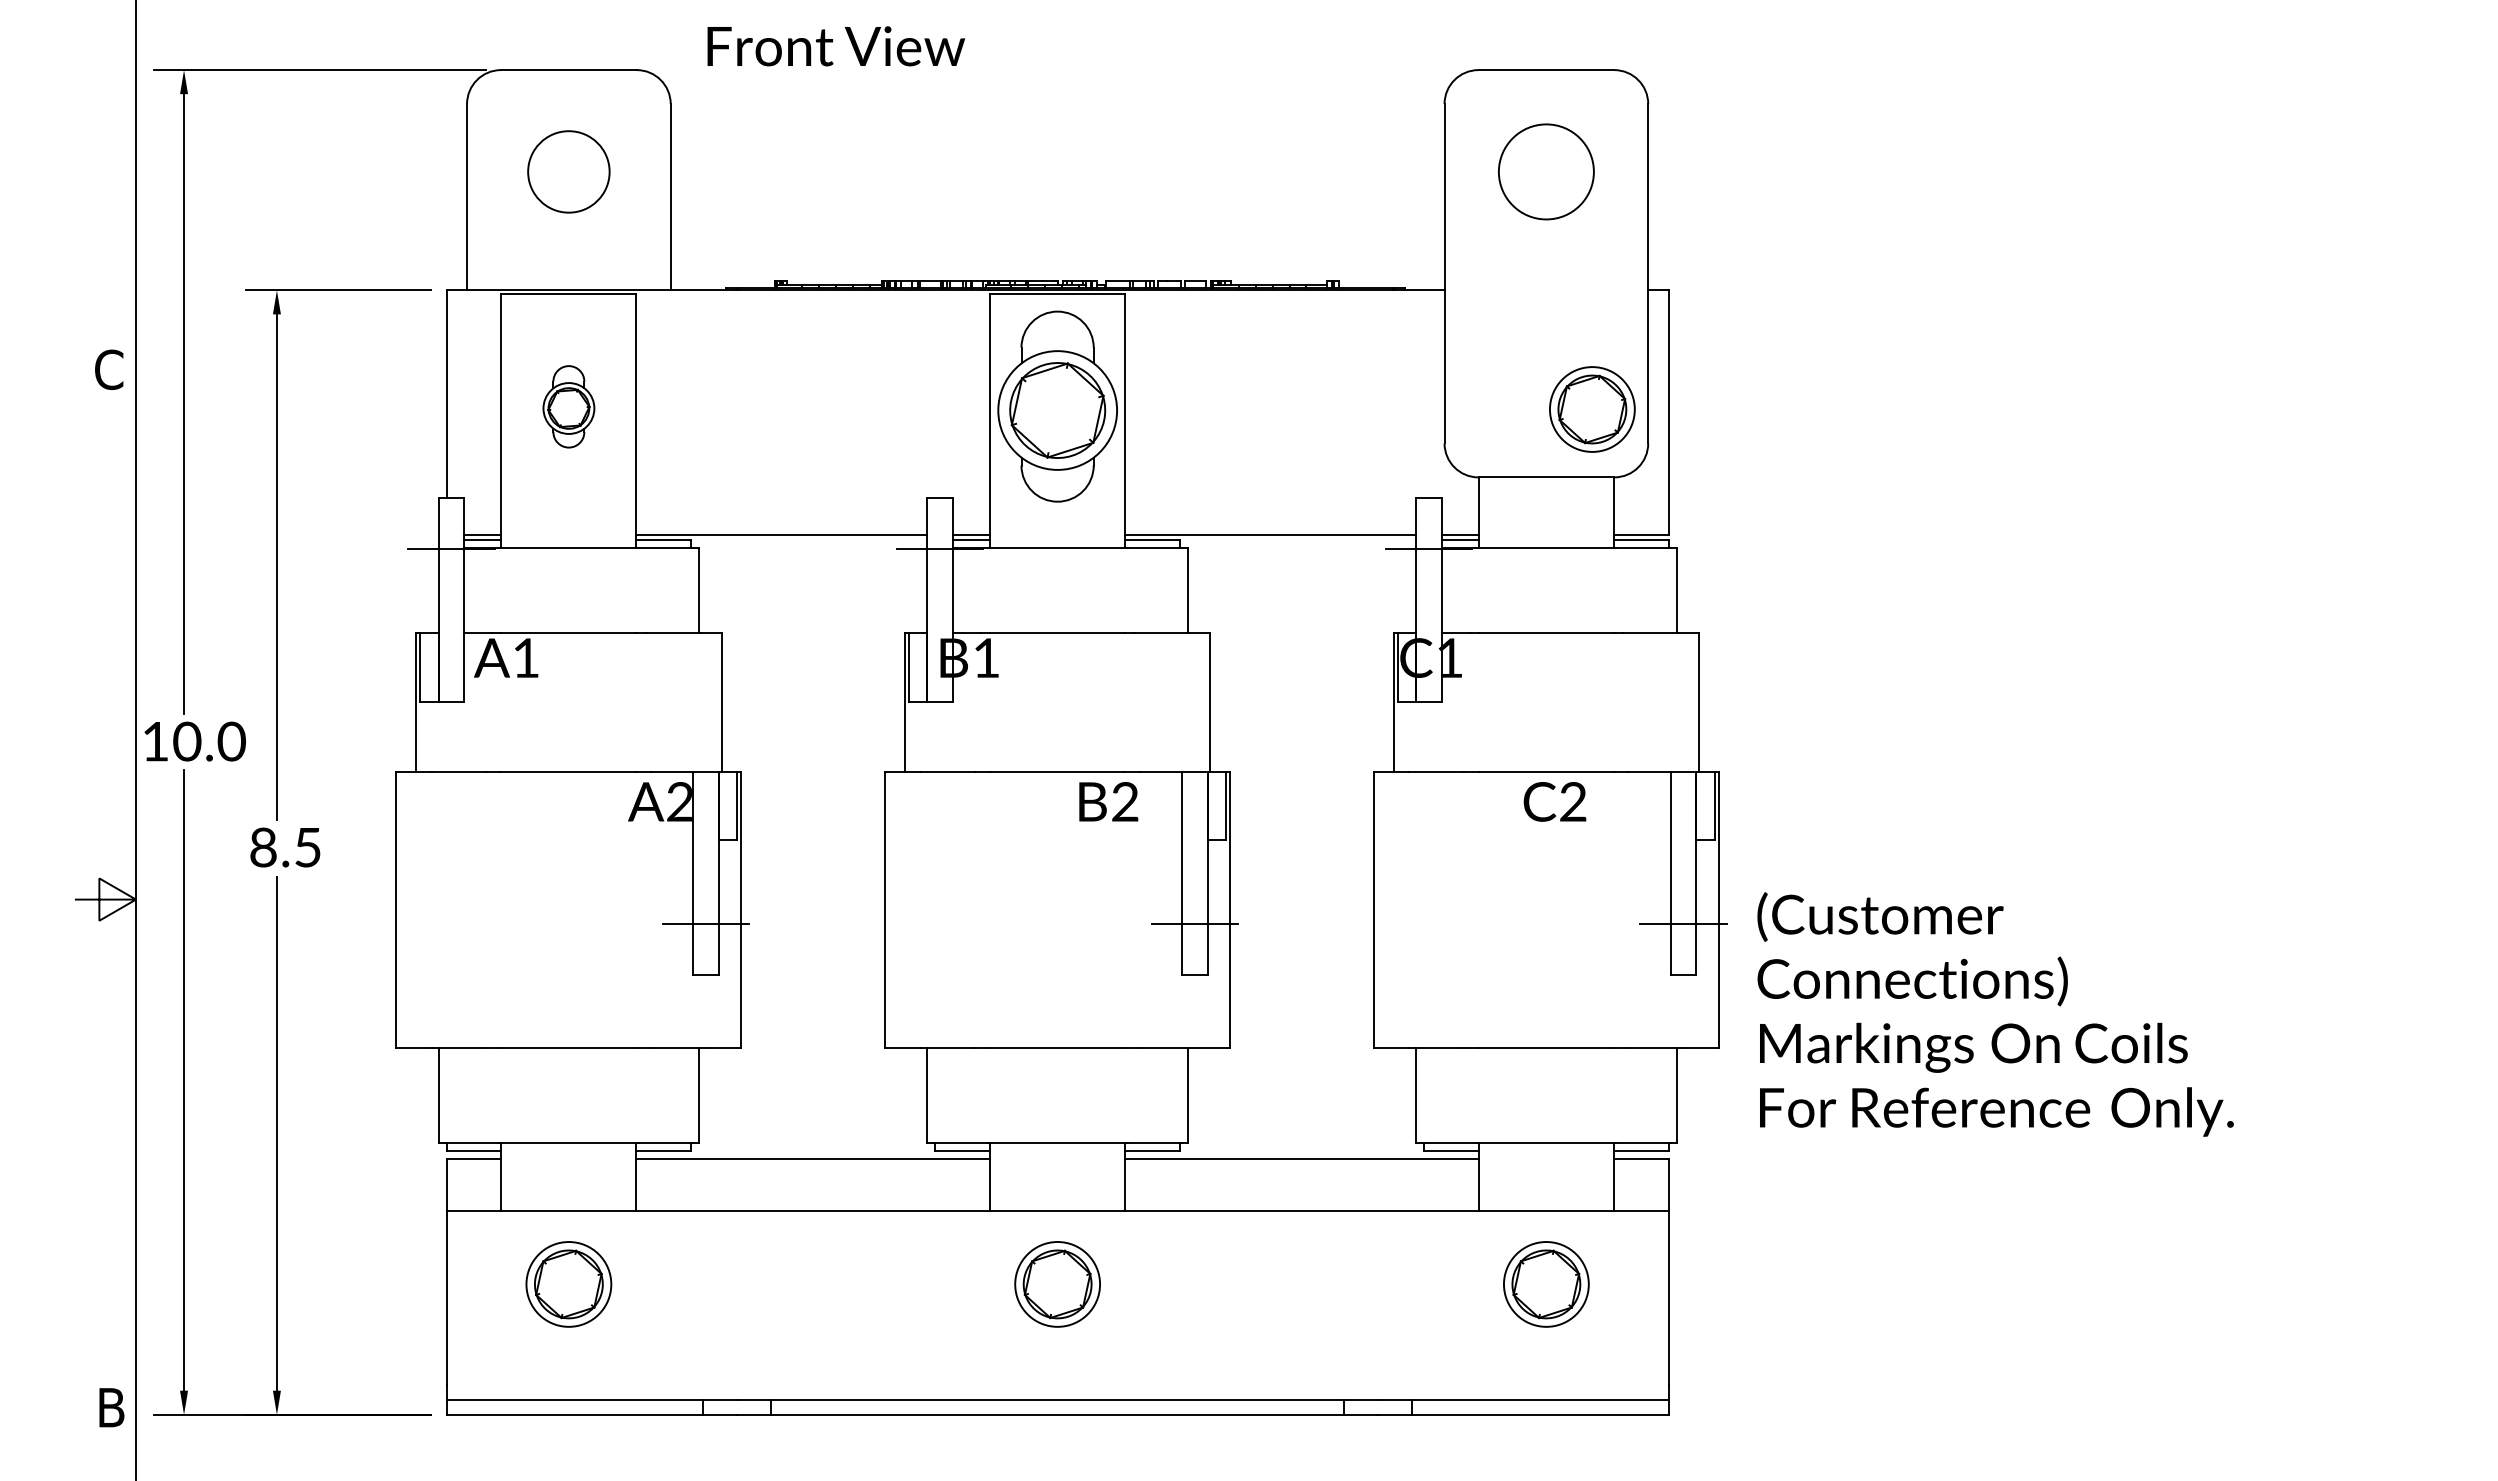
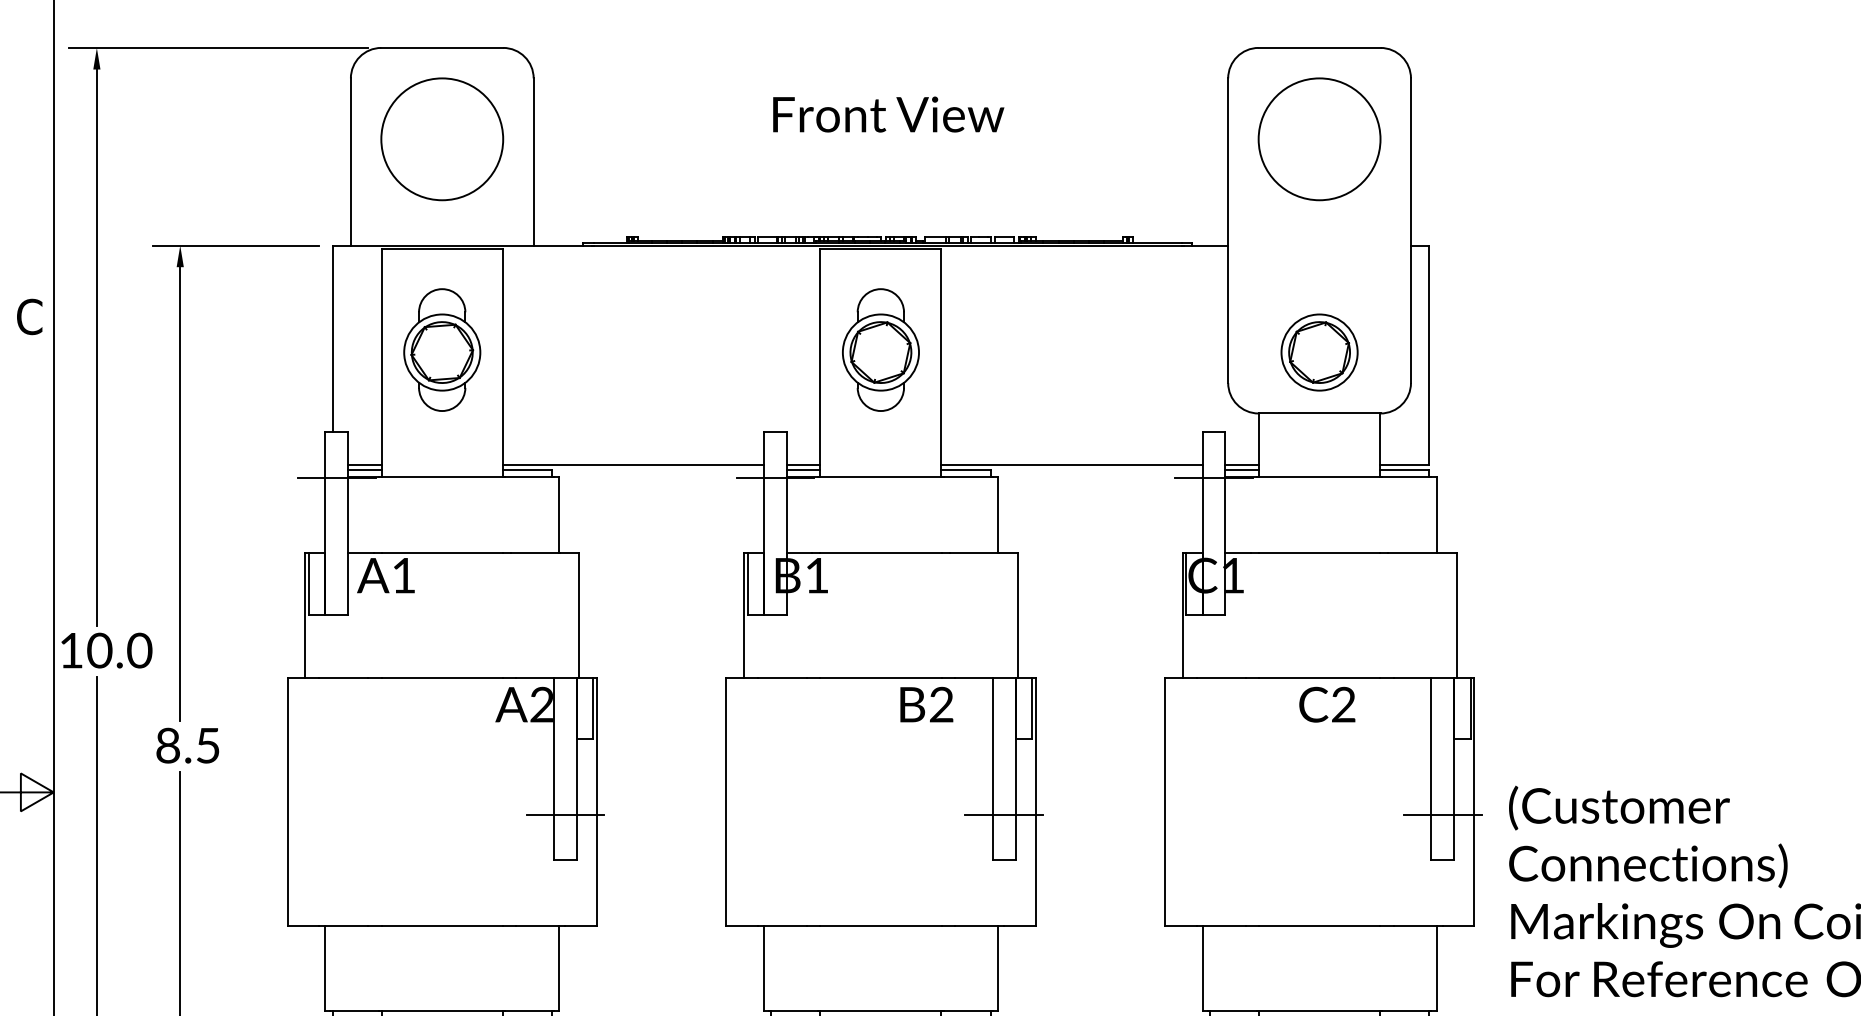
text: (836, 46) -> (888, 114), moved
circle: (568, 171) -> (441, 138), size x1.67
circle: (1546, 171) -> (1319, 138), size x1.43
part: (568, 406) -> (441, 349), size x1.67
part: (1057, 406) -> (880, 349), size x0.71
part: (1592, 409) -> (1319, 352), moved

